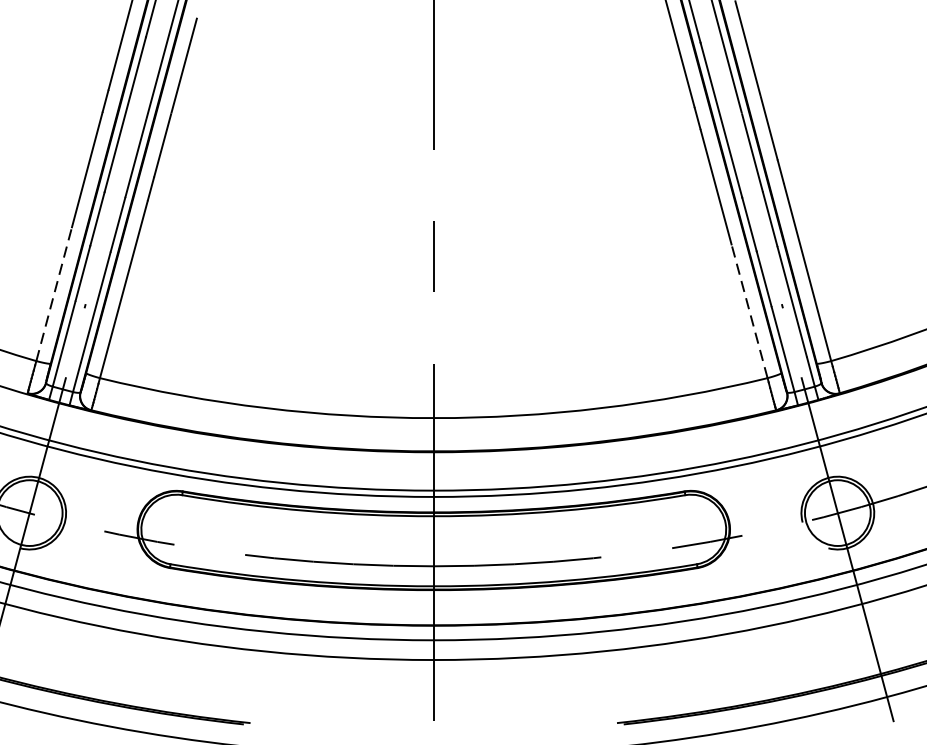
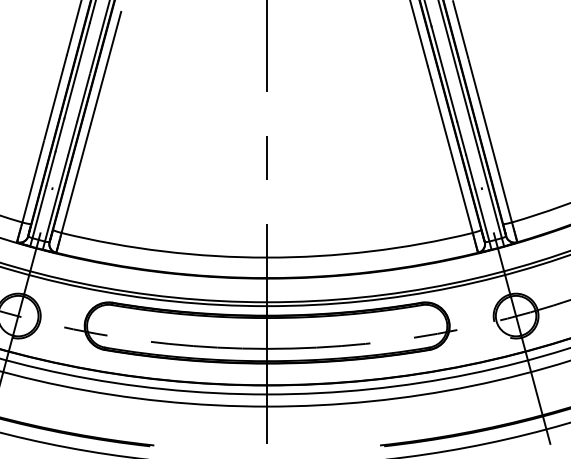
line: (54, 294) -> (33, 181), dashed -> solid
line: (749, 310) -> (461, 191), dashed -> solid

